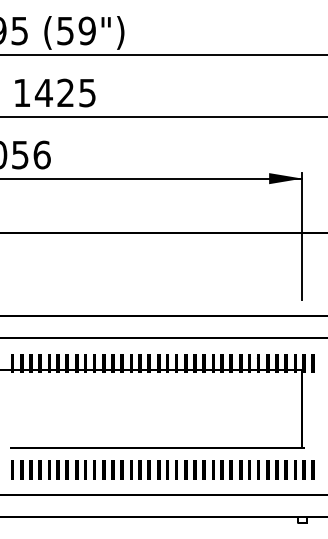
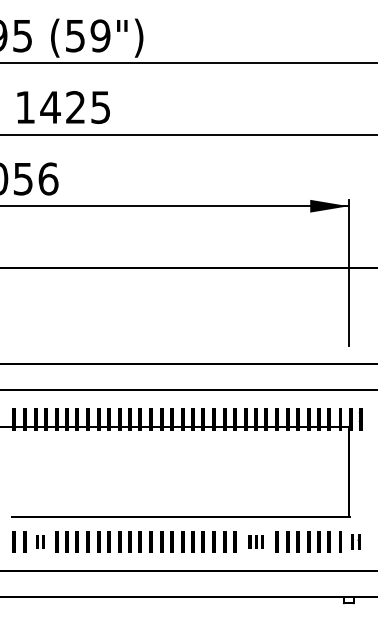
part: (35, 469) -> (40, 541), size x0.6
part: (221, 469) -> (255, 541), size x0.6
part: (308, 469) -> (355, 541), size x0.7

